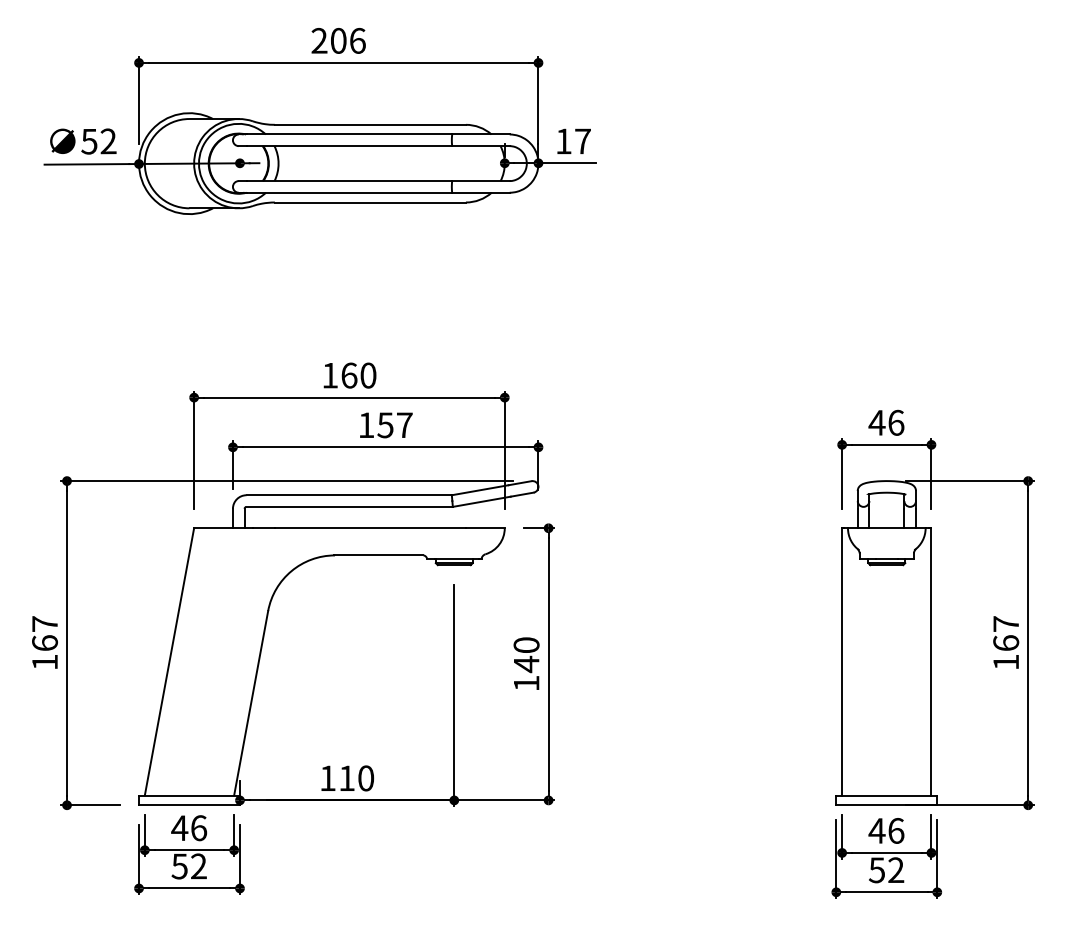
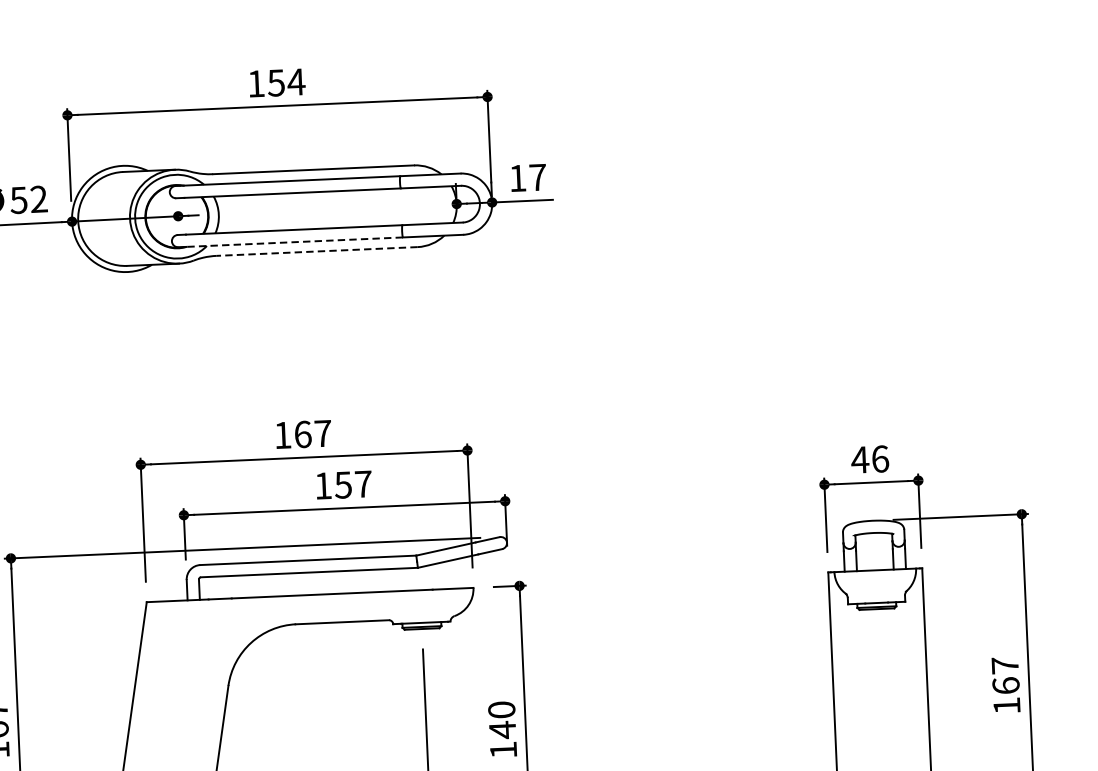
text: (338, 40) -> (276, 82), 206 -> 154
line: (349, 192) -> (294, 241), solid -> dashed
line: (370, 202) -> (317, 251), solid -> dashed
text: (368, 375) -> (323, 433), 160 -> 167

